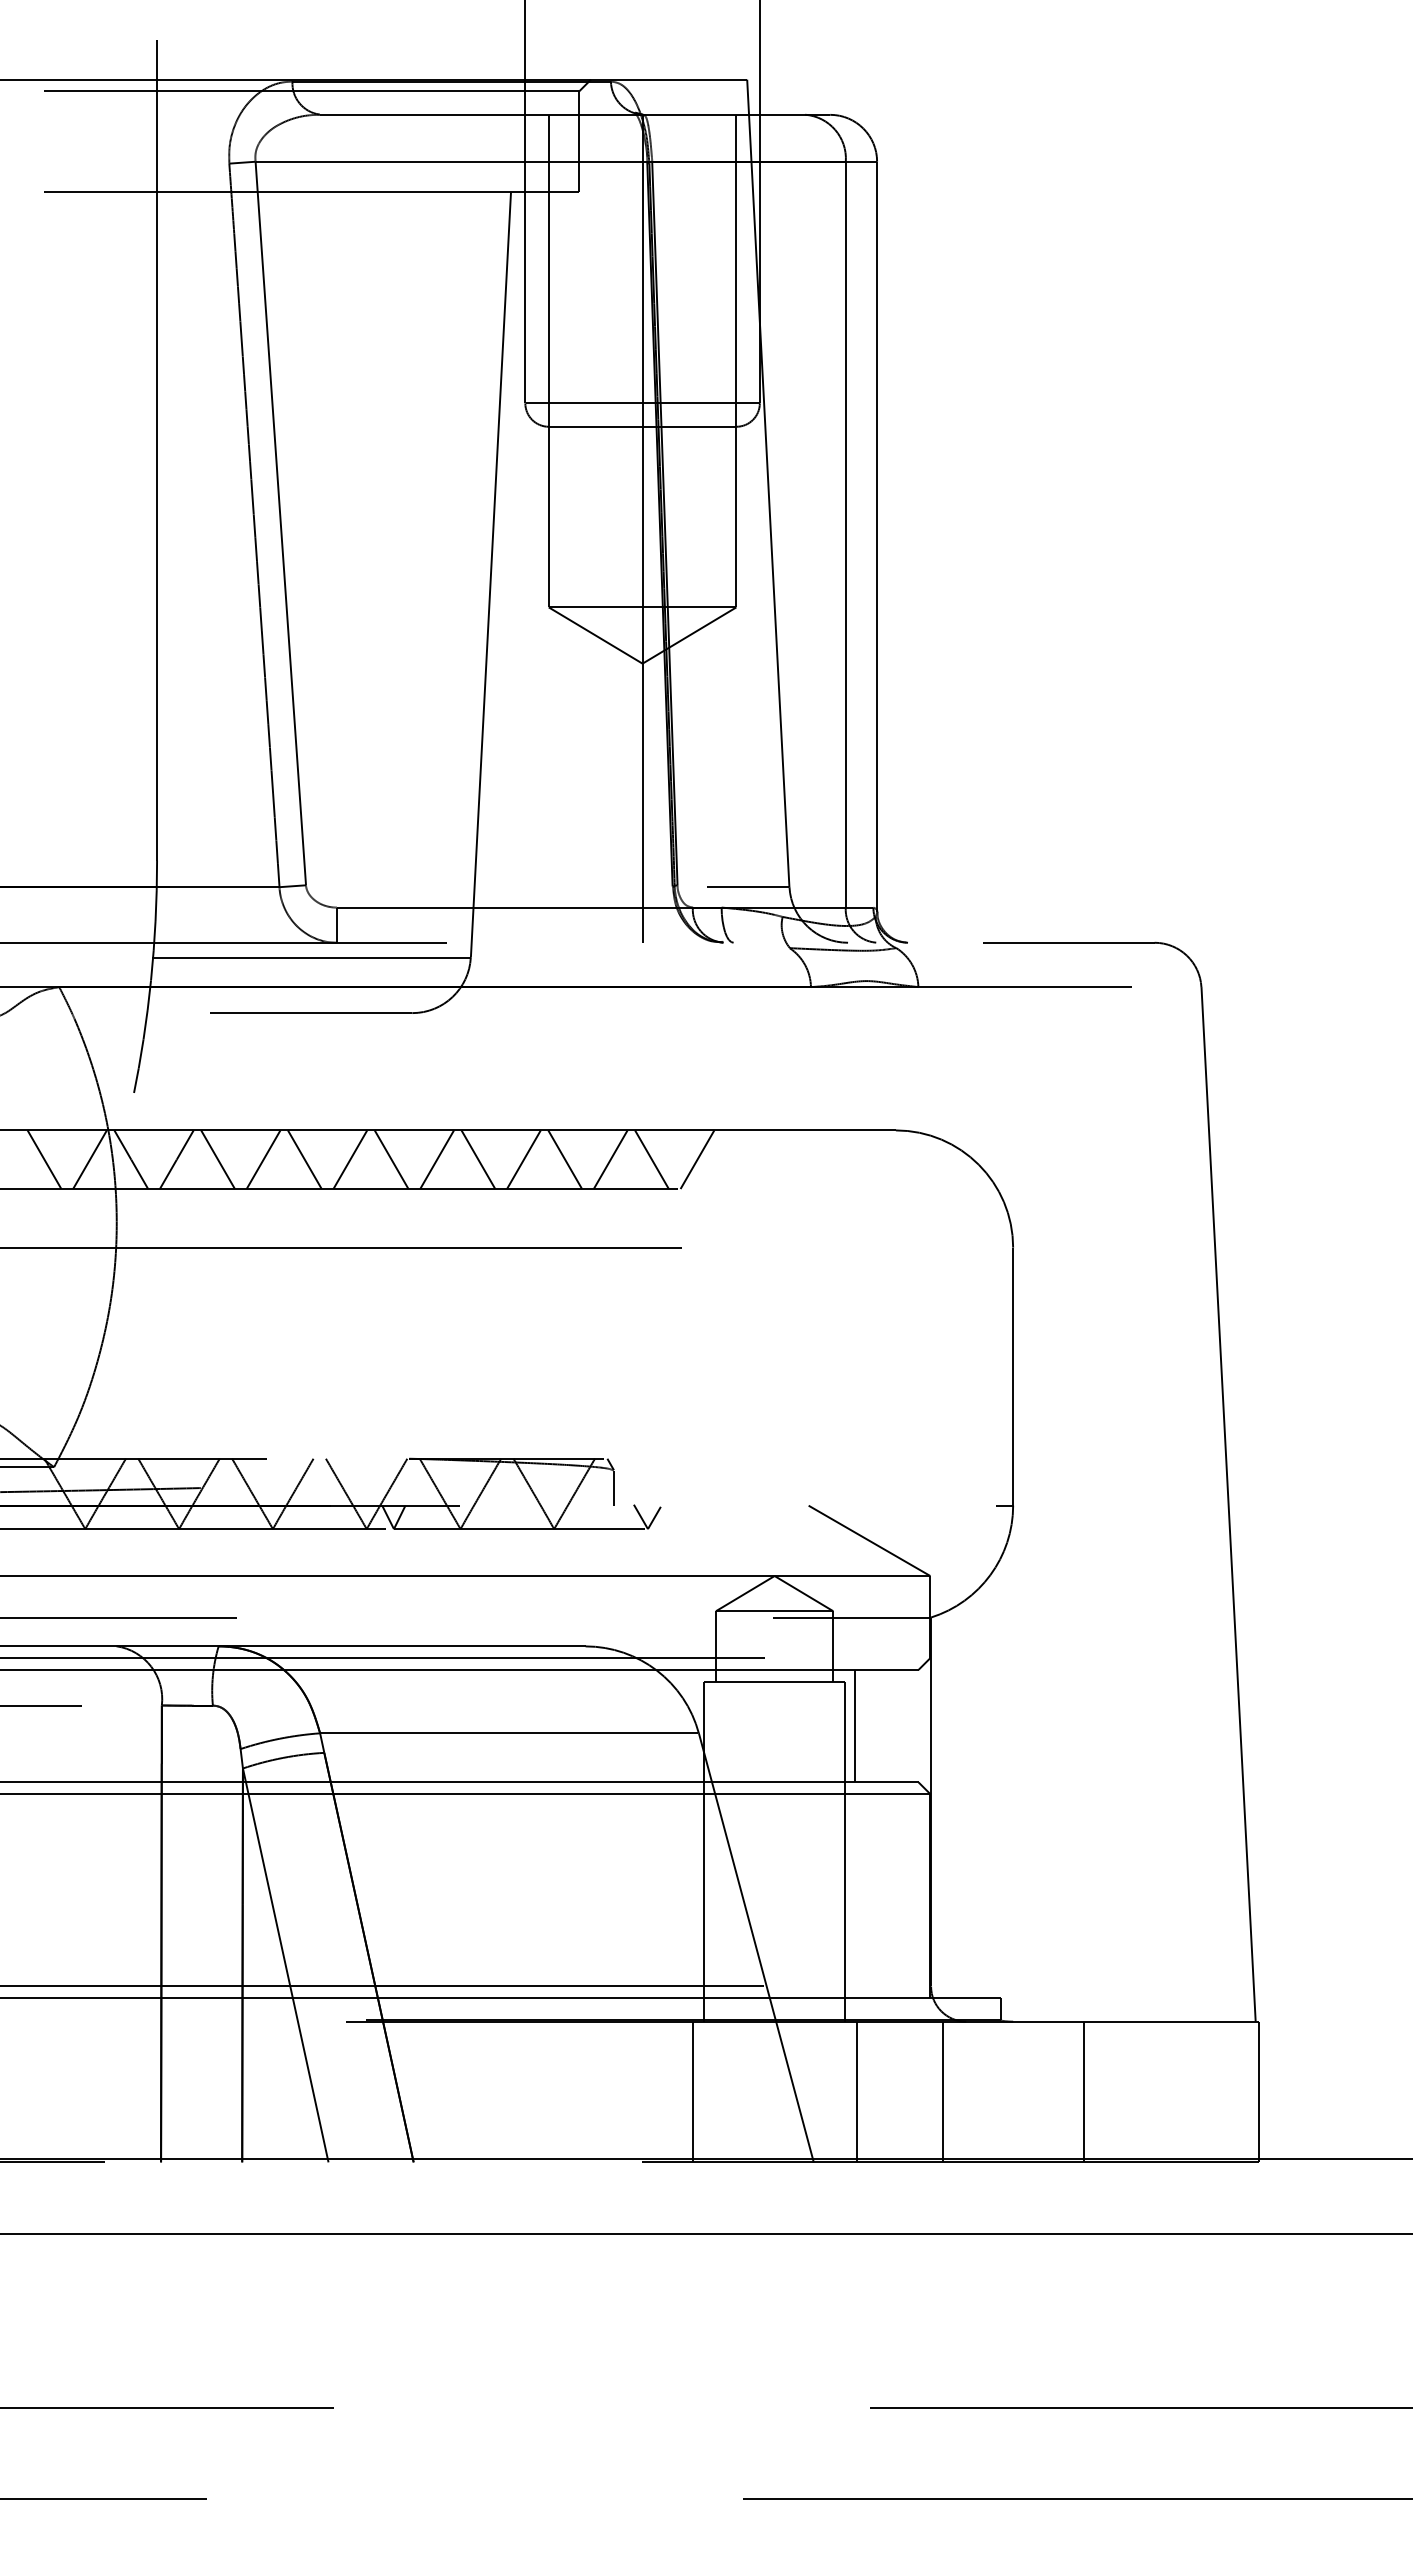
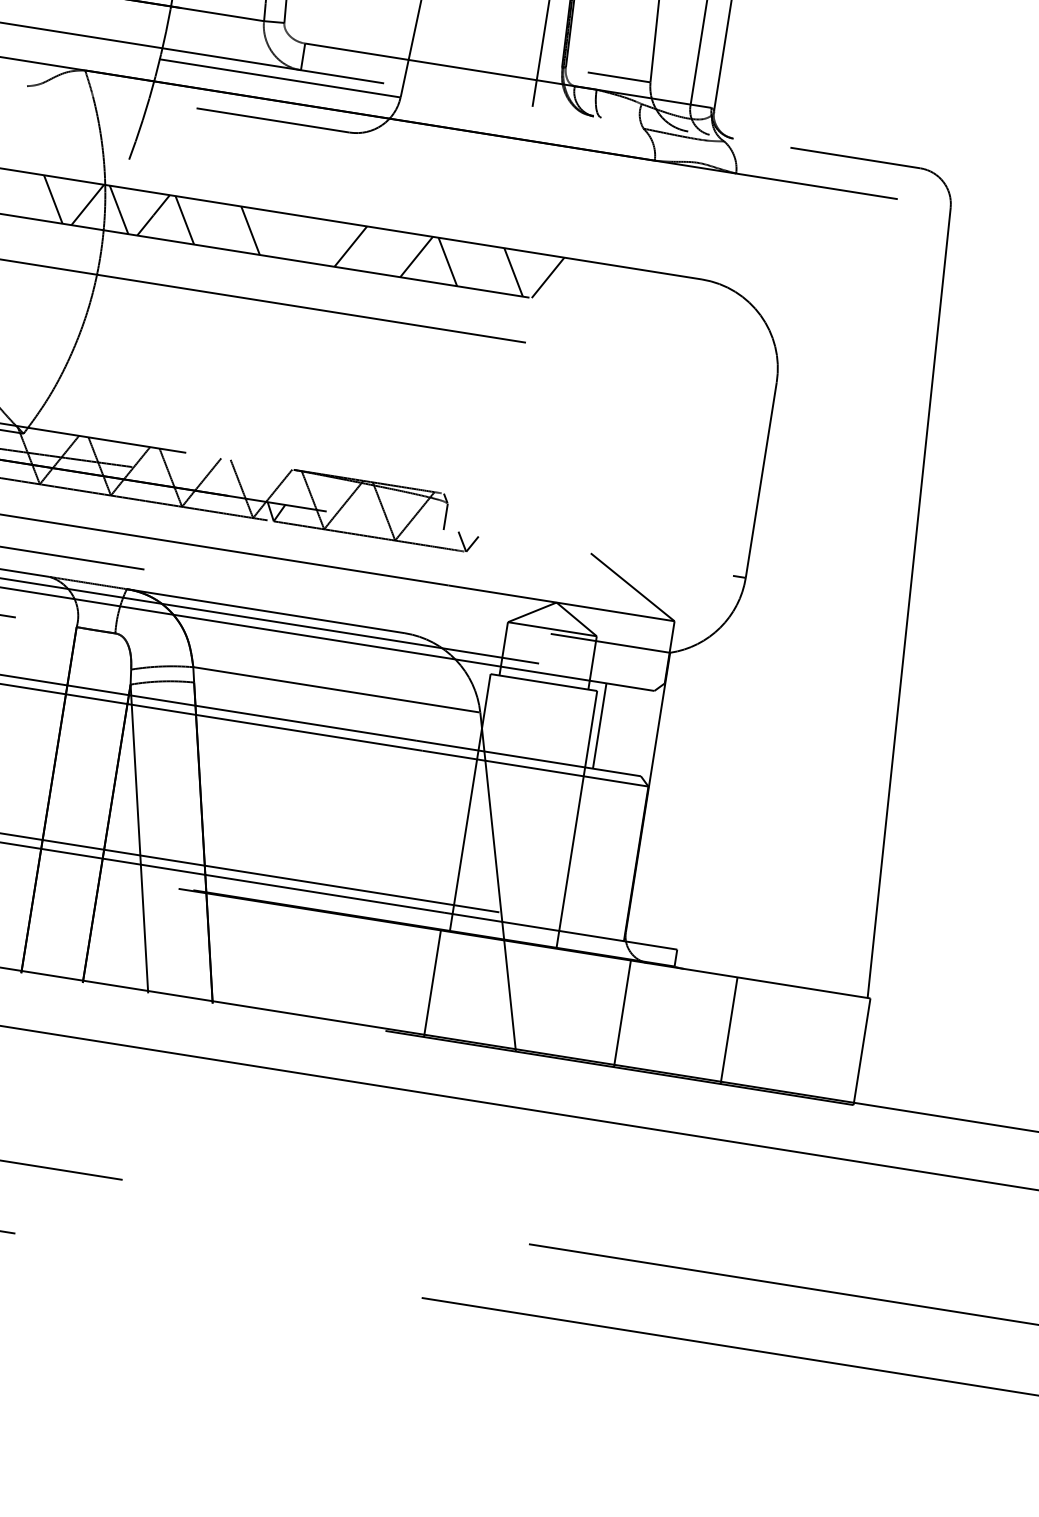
line: (263, 1159) -> (219, 225), removed
line: (350, 1159) -> (285, 236), removed
line: (391, 1159) -> (316, 240), removed
line: (478, 1159) -> (382, 251), removed
line: (610, 1159) -> (482, 267), removed
line: (856, 2091) -> (556, 1003), removed

